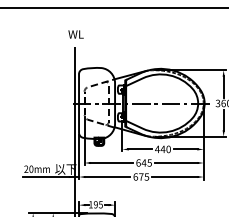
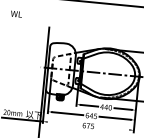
text: (75, 34) -> (16, 14), moved
line: (107, 177) -> (63, 123), removed
line: (175, 177) -> (113, 128), removed

